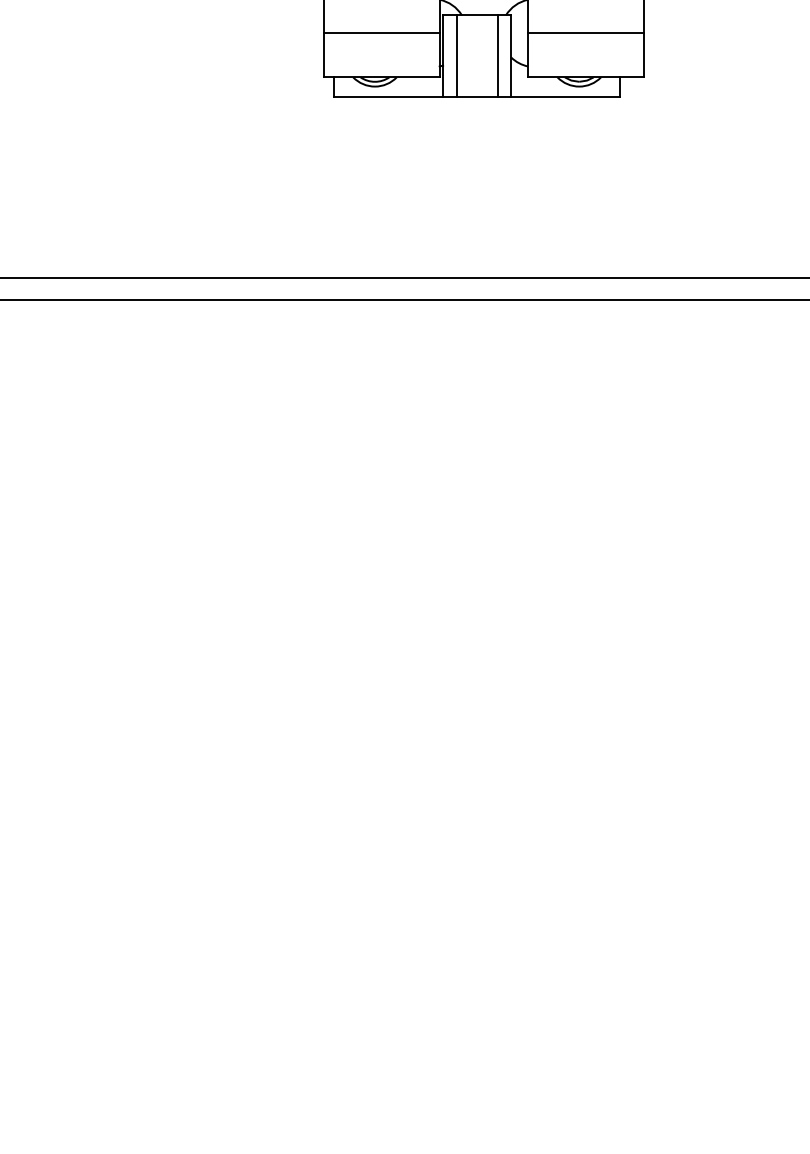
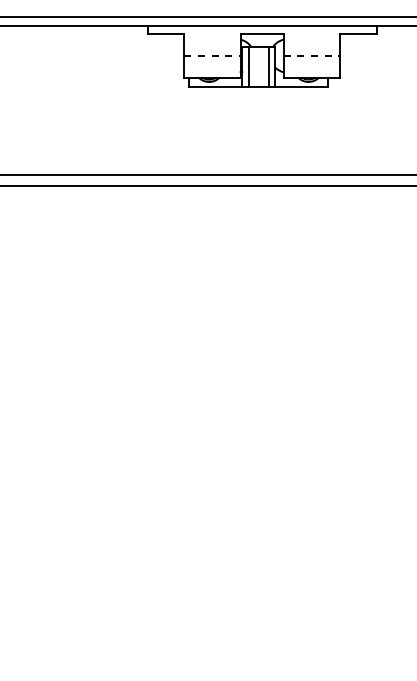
line: (381, 32) -> (212, 55), solid -> dashed
line: (587, 32) -> (312, 55), solid -> dashed

